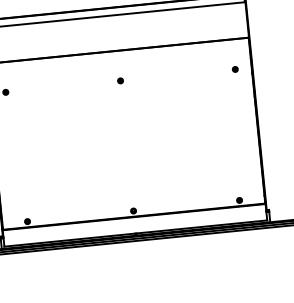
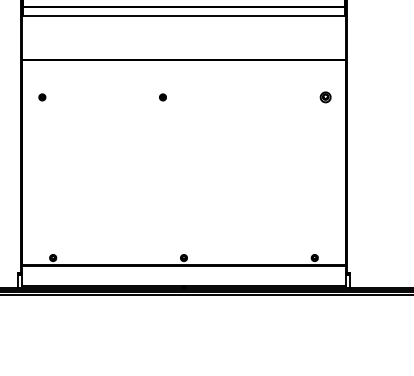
part: (235, 69) -> (325, 97), size x1.6
part: (120, 81) -> (162, 97), moved

